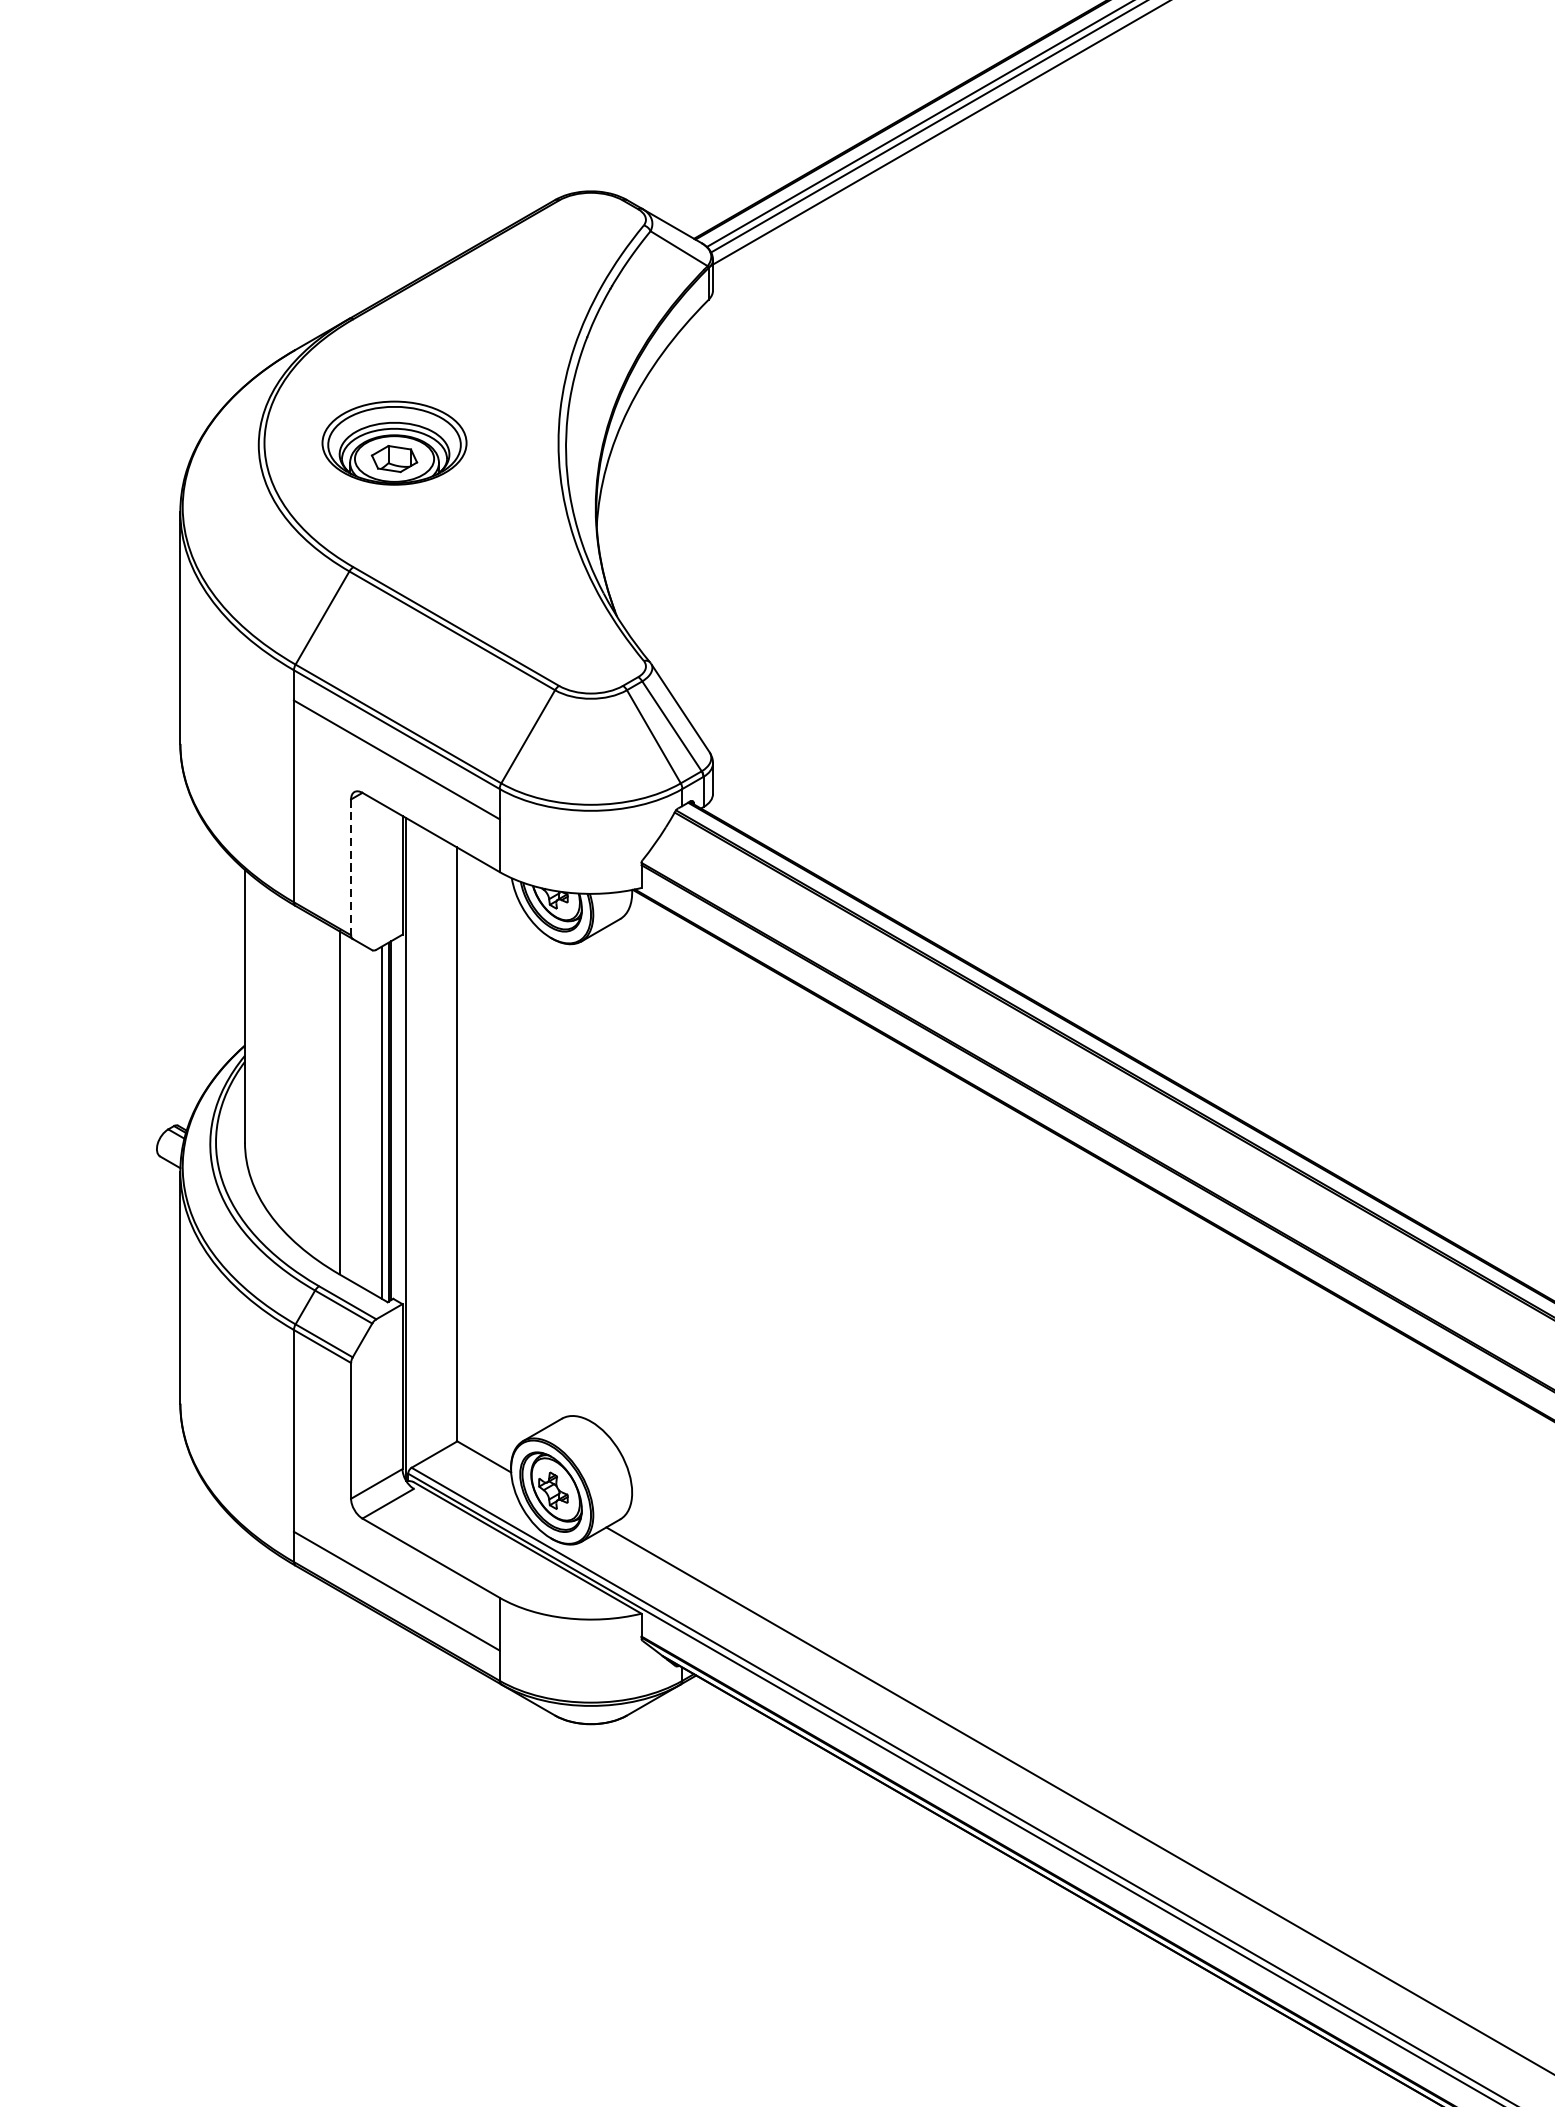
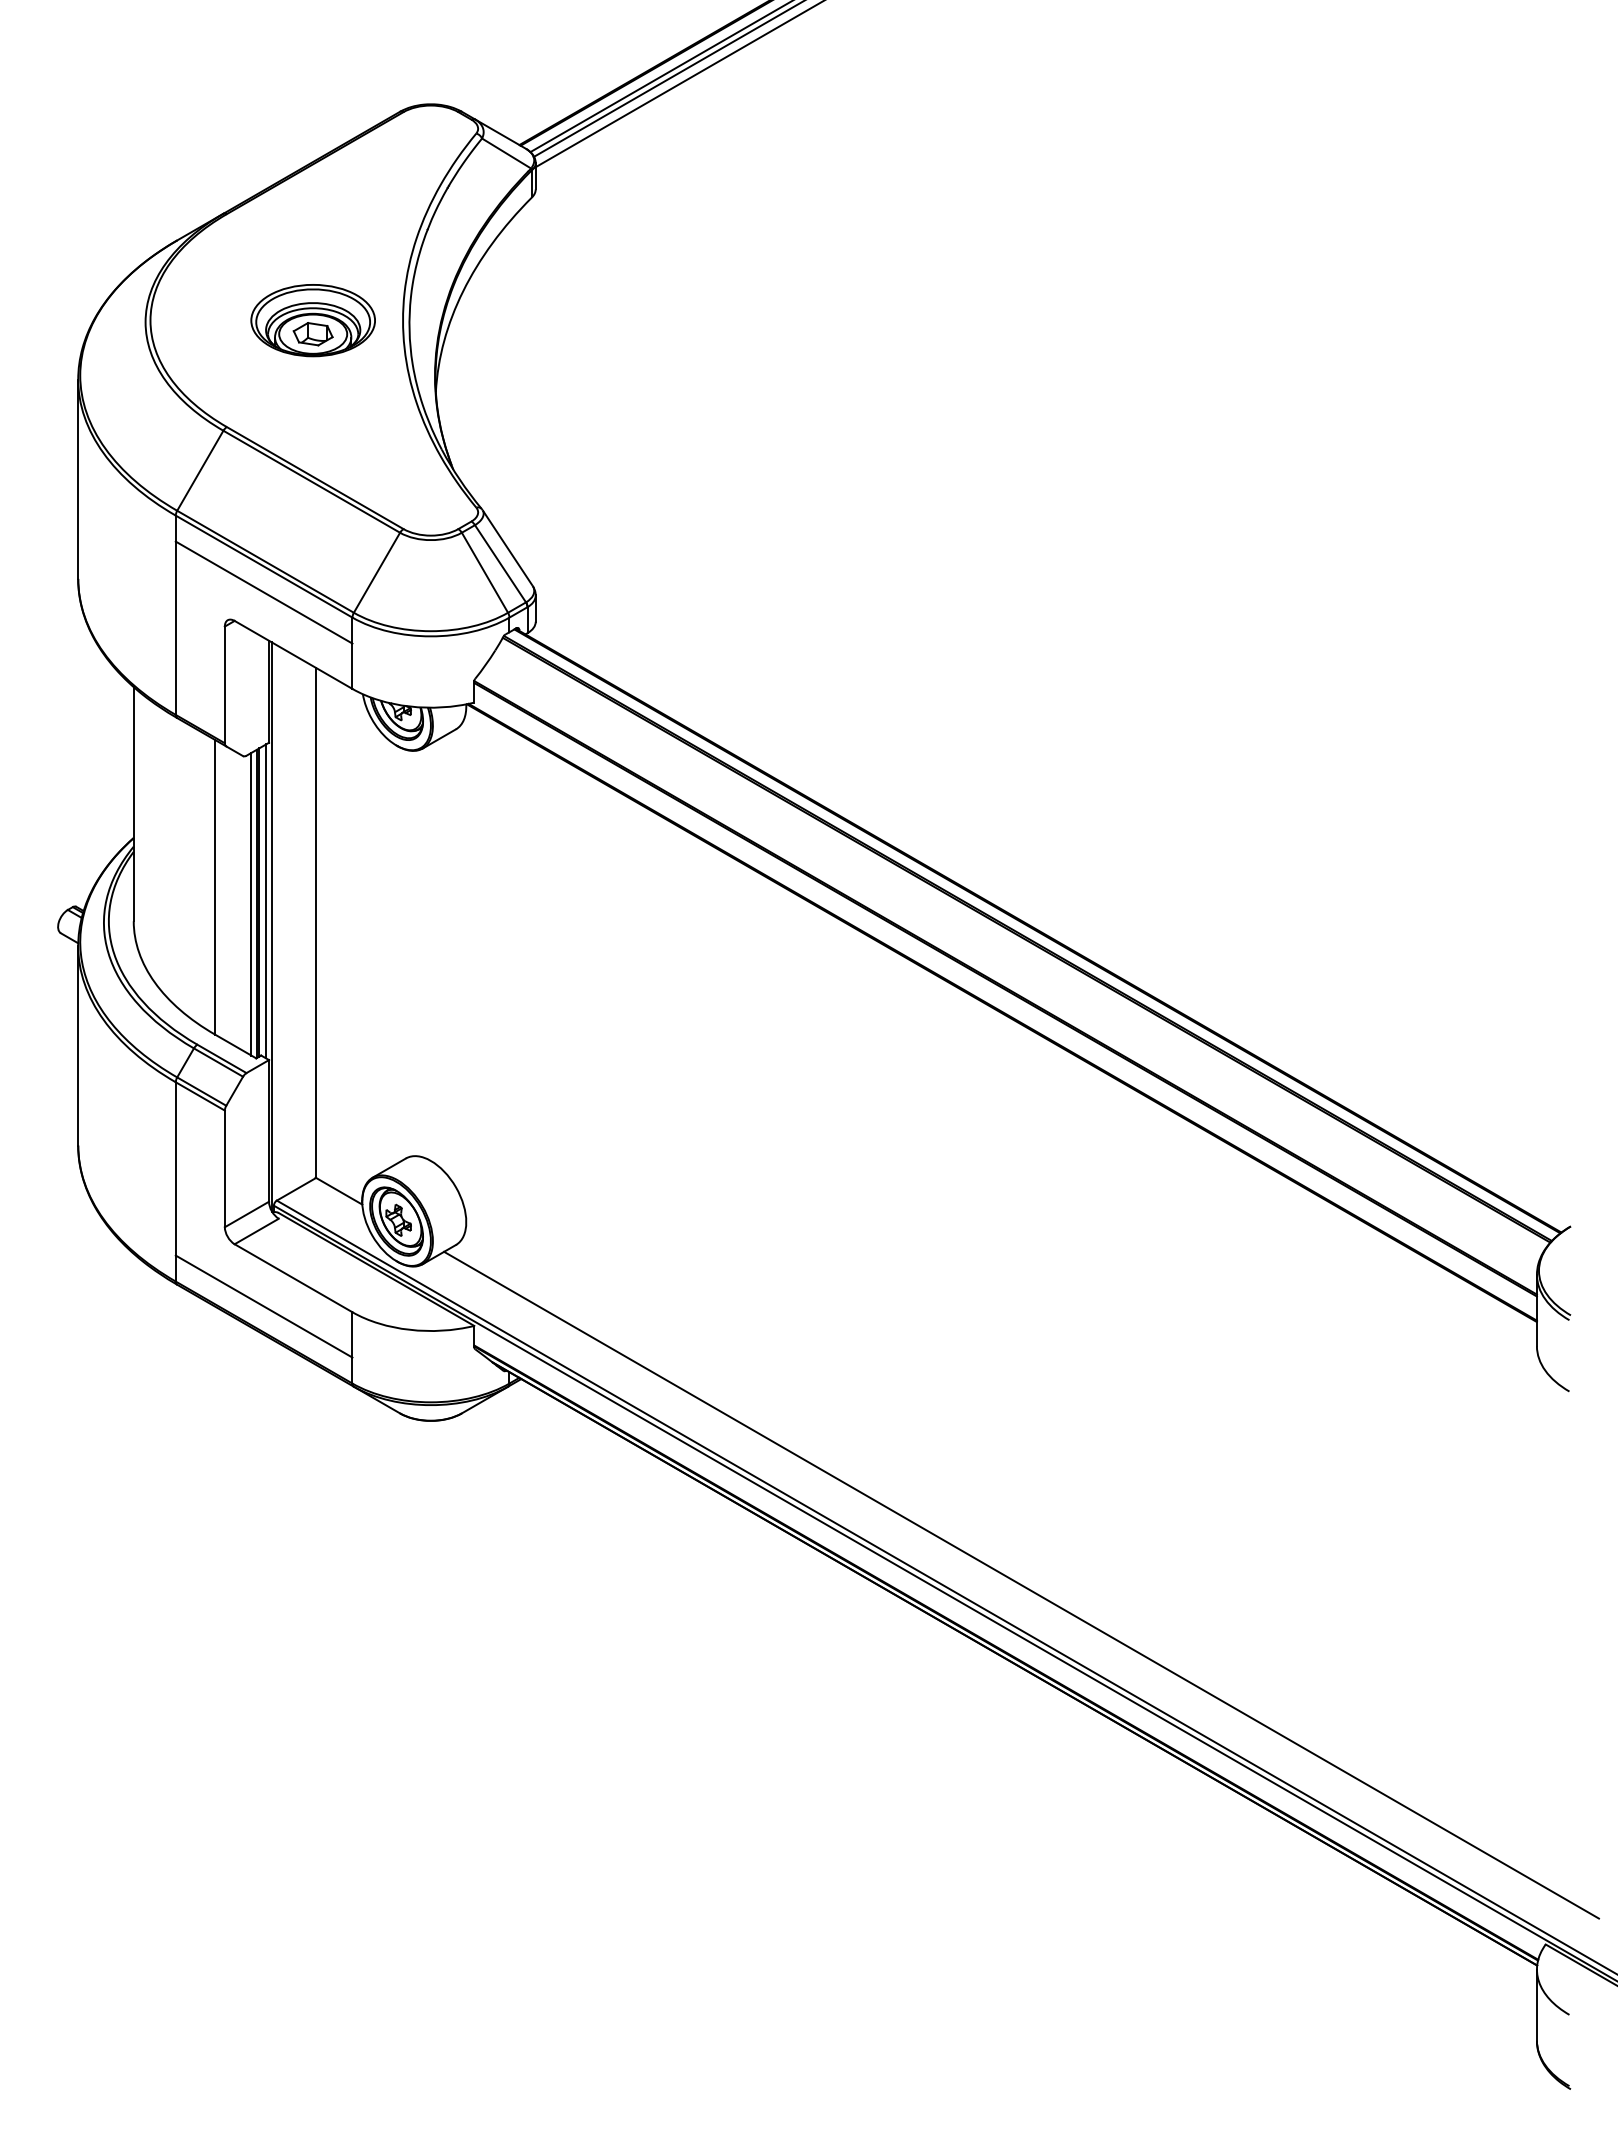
part: (393, 443) -> (312, 320), moved
line: (350, 868) -> (224, 685), dashed -> solid
line: (399, 1119) -> (266, 901), added

